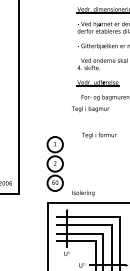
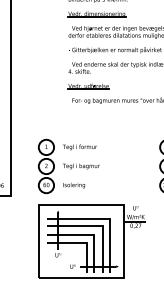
text: (90, 109) -> (81, 166), moved
text: (98, 135) -> (79, 147), moved
text: (83, 193) -> (74, 185), moved

